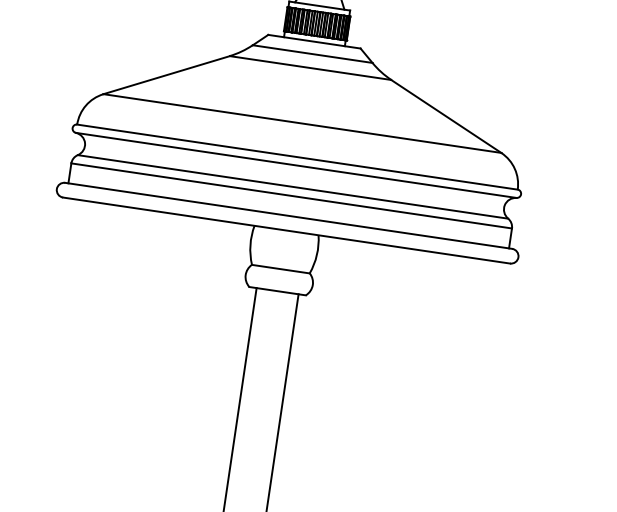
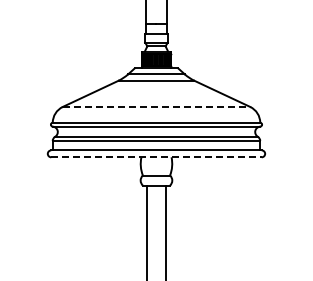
line: (302, 122) -> (156, 106), solid -> dashed
line: (286, 230) -> (156, 157), solid -> dashed

